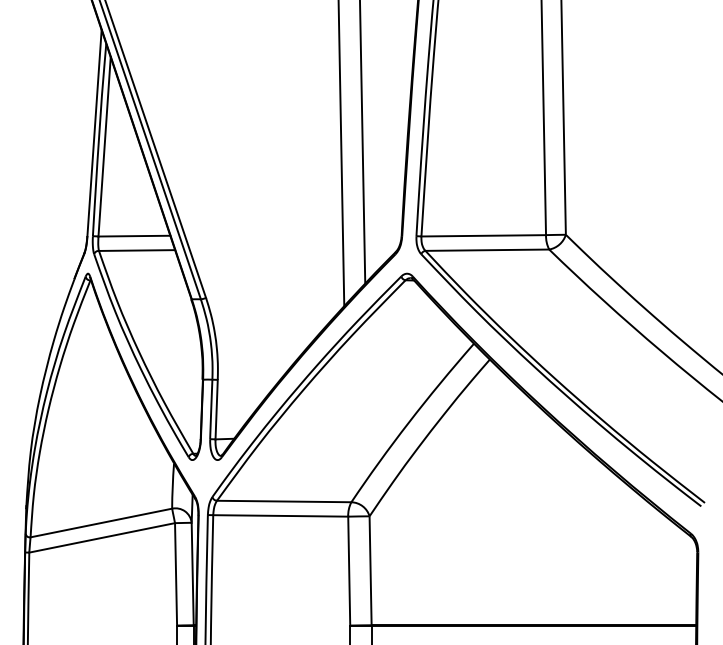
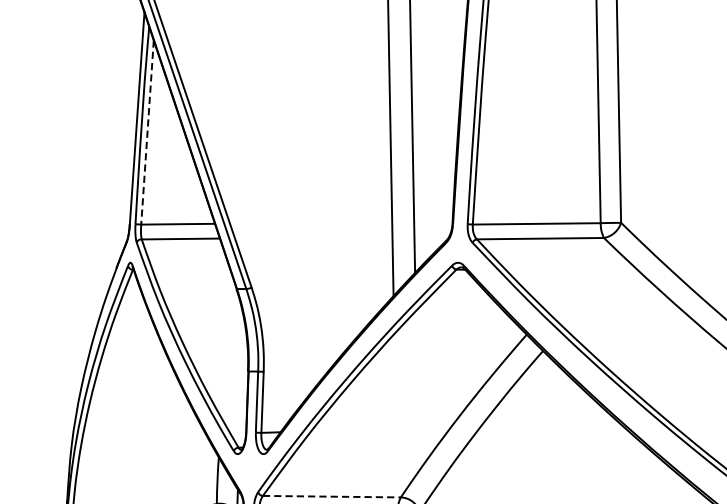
line: (104, 146) -> (147, 132), solid -> dashed
line: (284, 501) -> (332, 496), solid -> dashed

